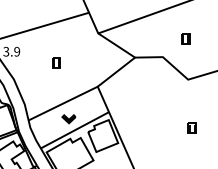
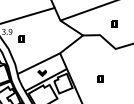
part: (56, 62) -> (21, 38), moved
part: (192, 127) -> (100, 78), moved

